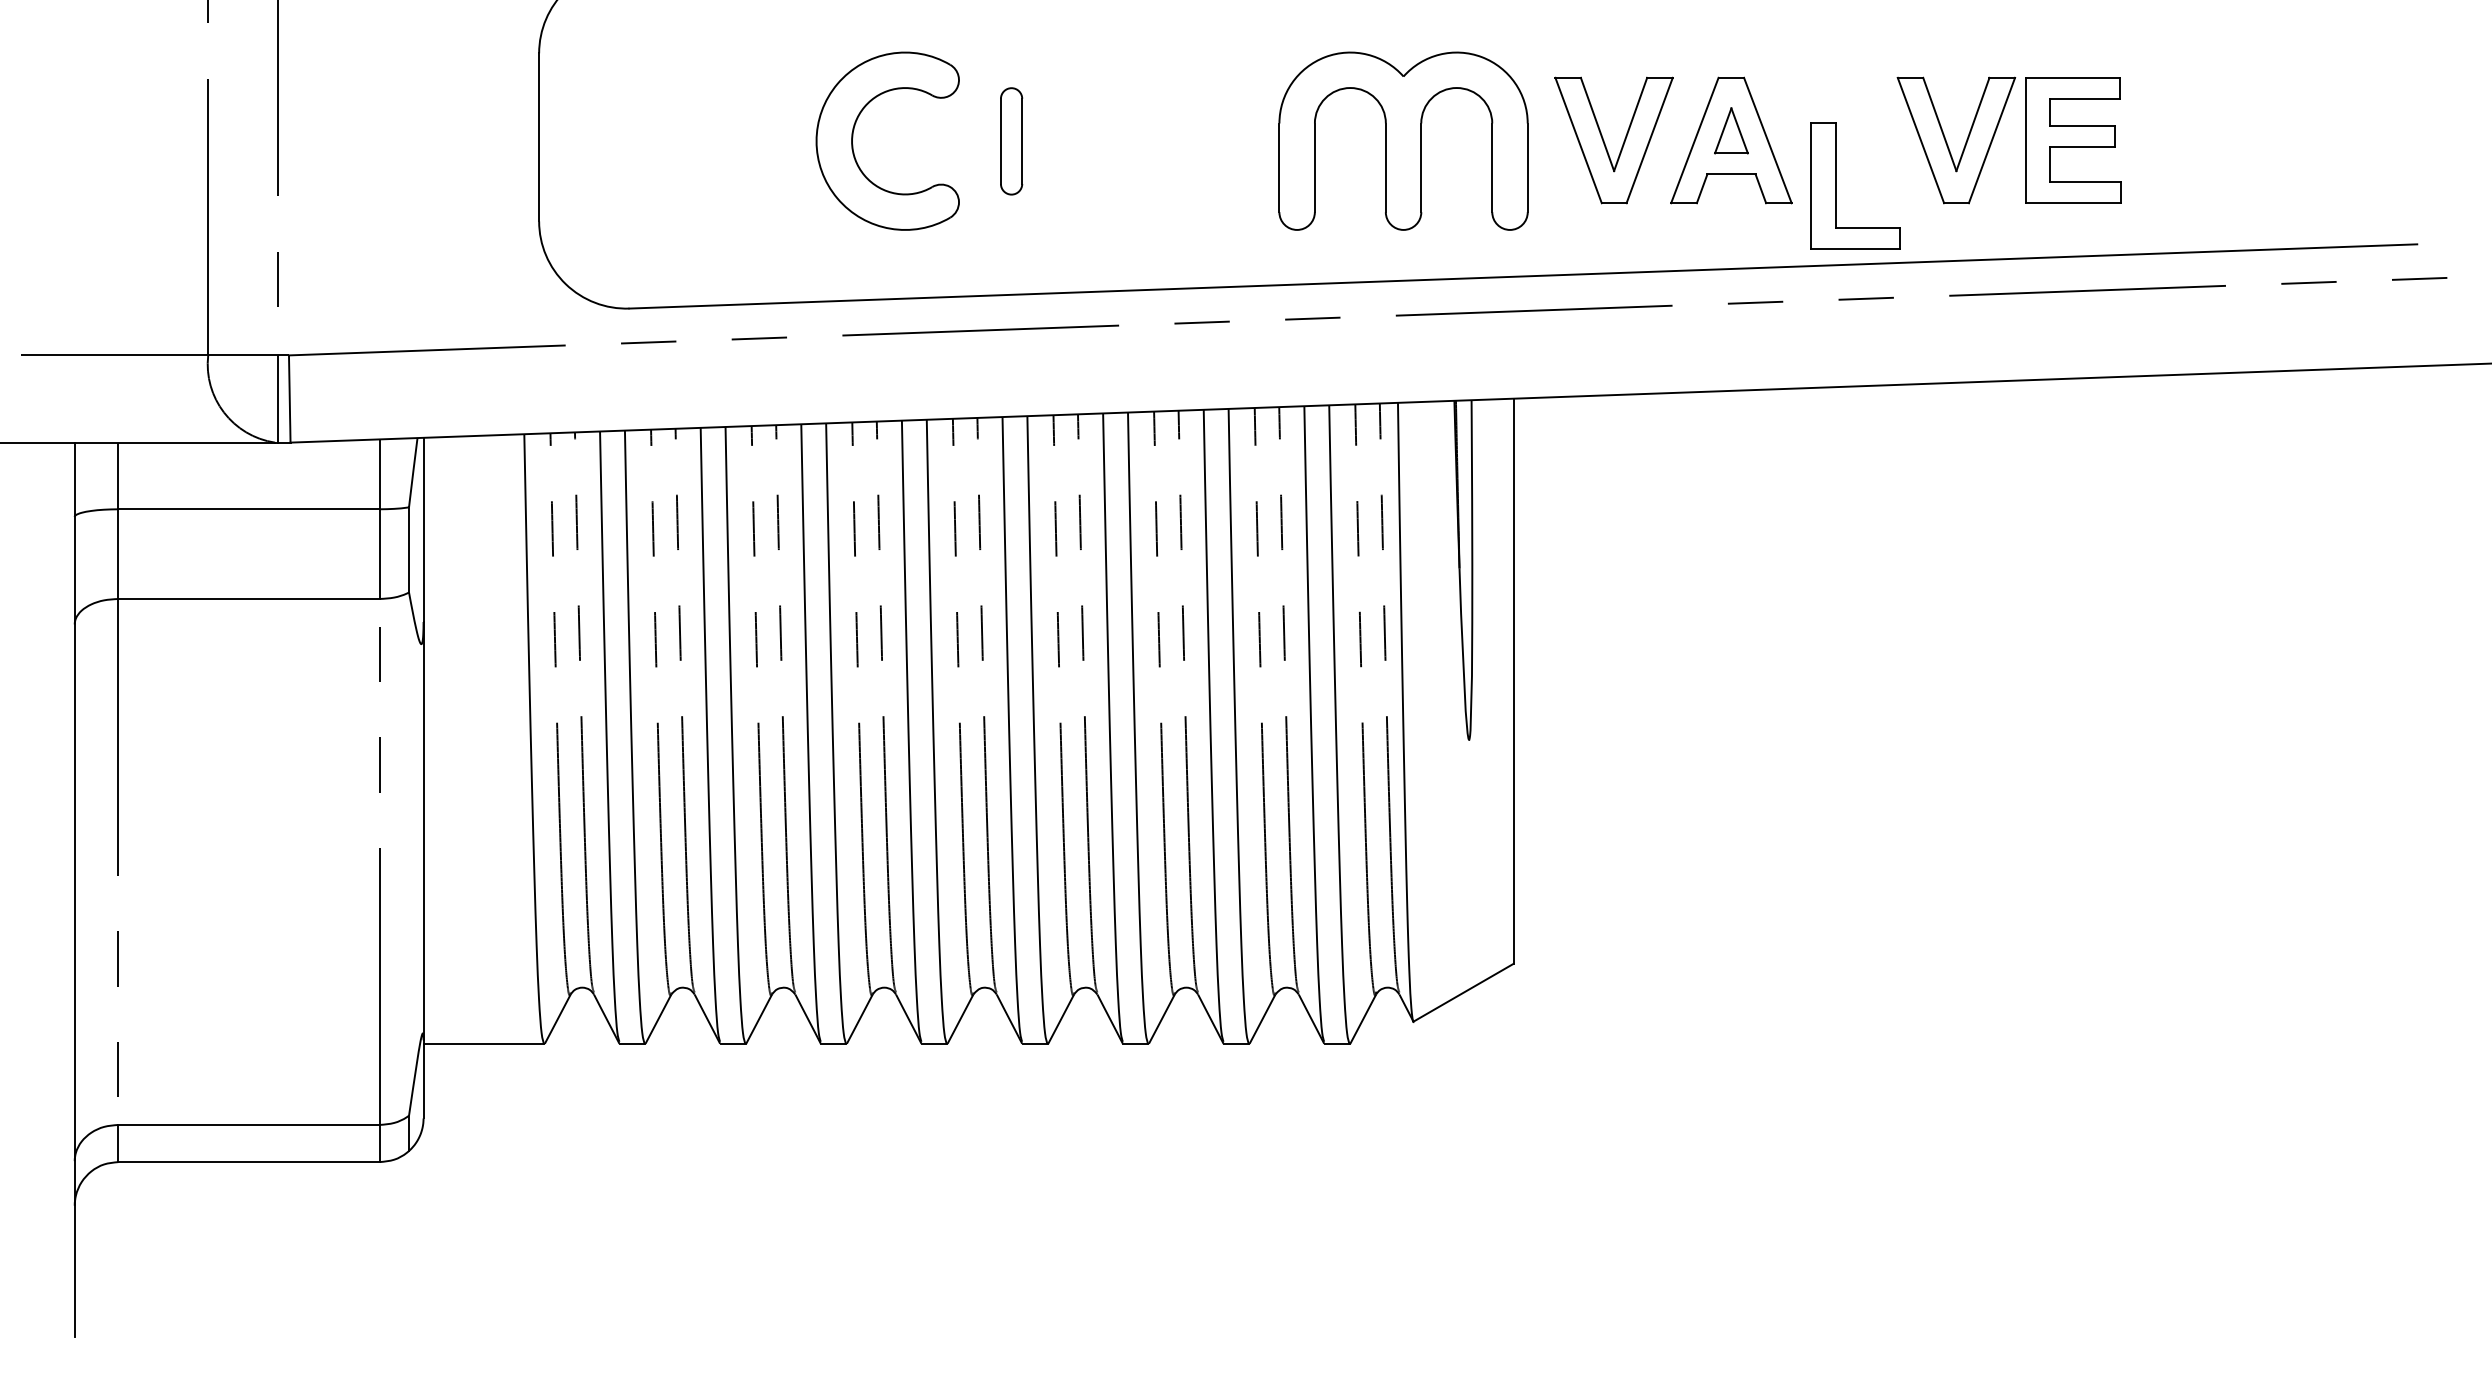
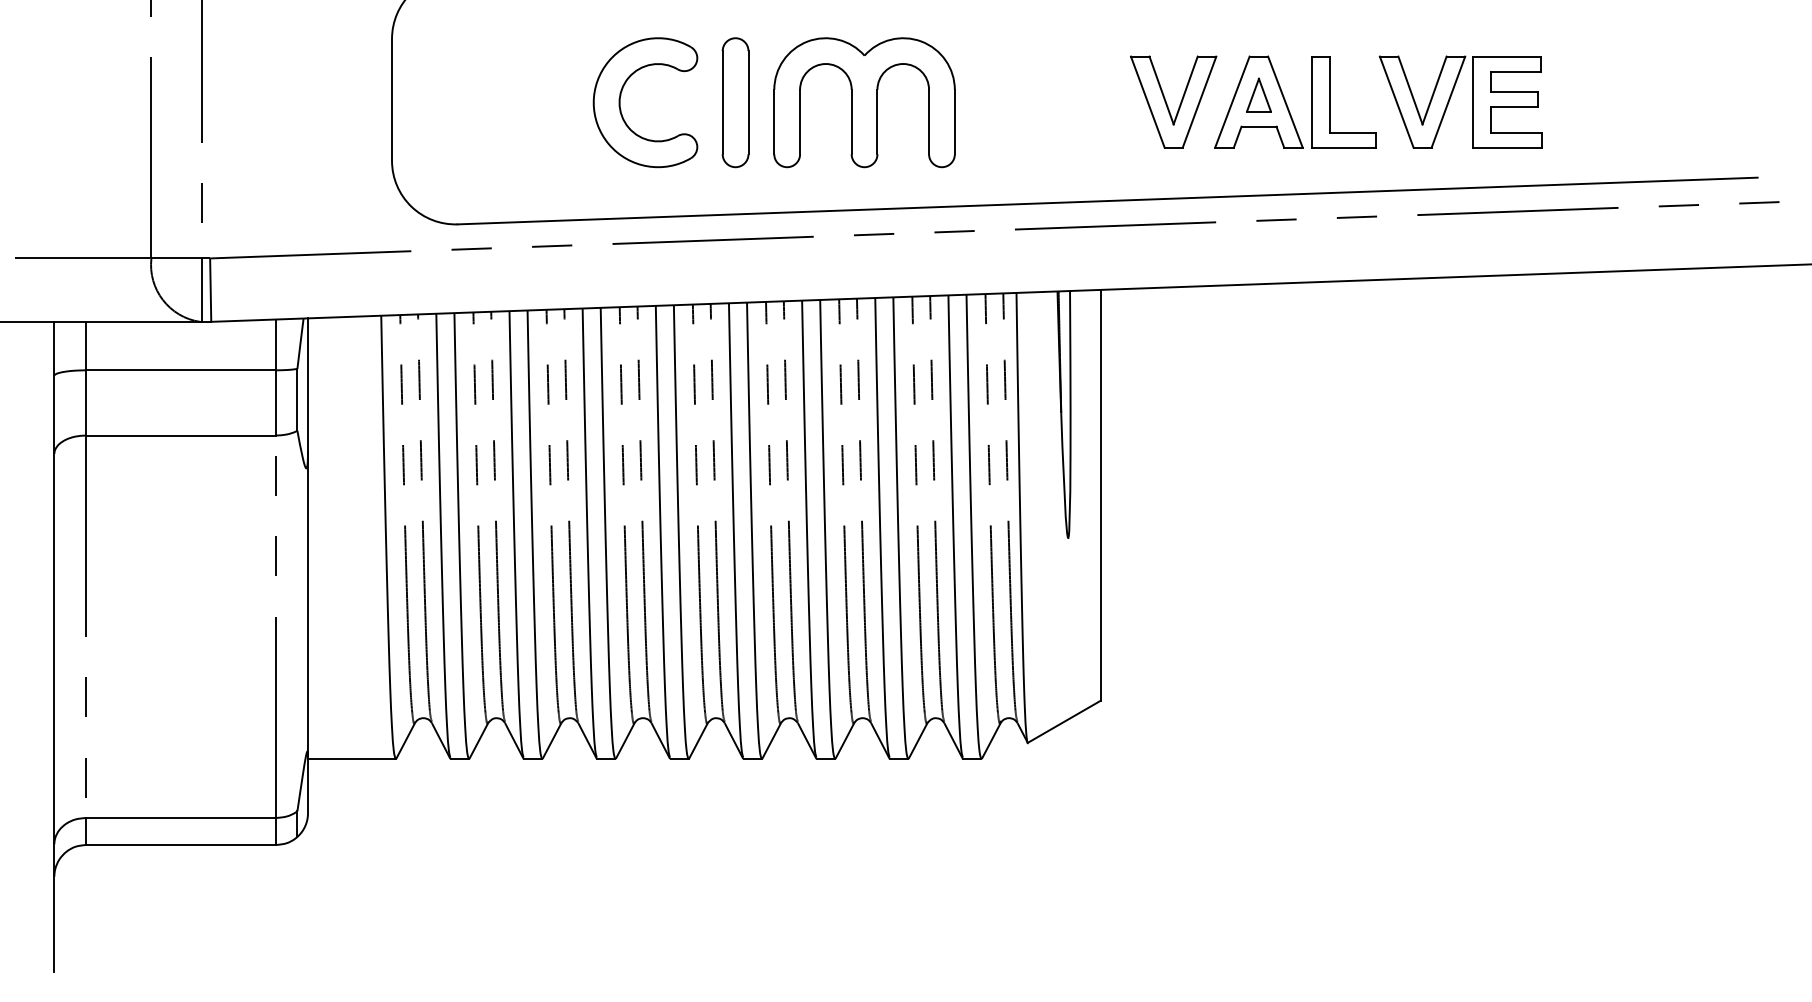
part: (1011, 140) -> (735, 102), size x1.67
part: (1403, 140) -> (864, 102), moved
part: (1836, 186) -> (1330, 102), moved

